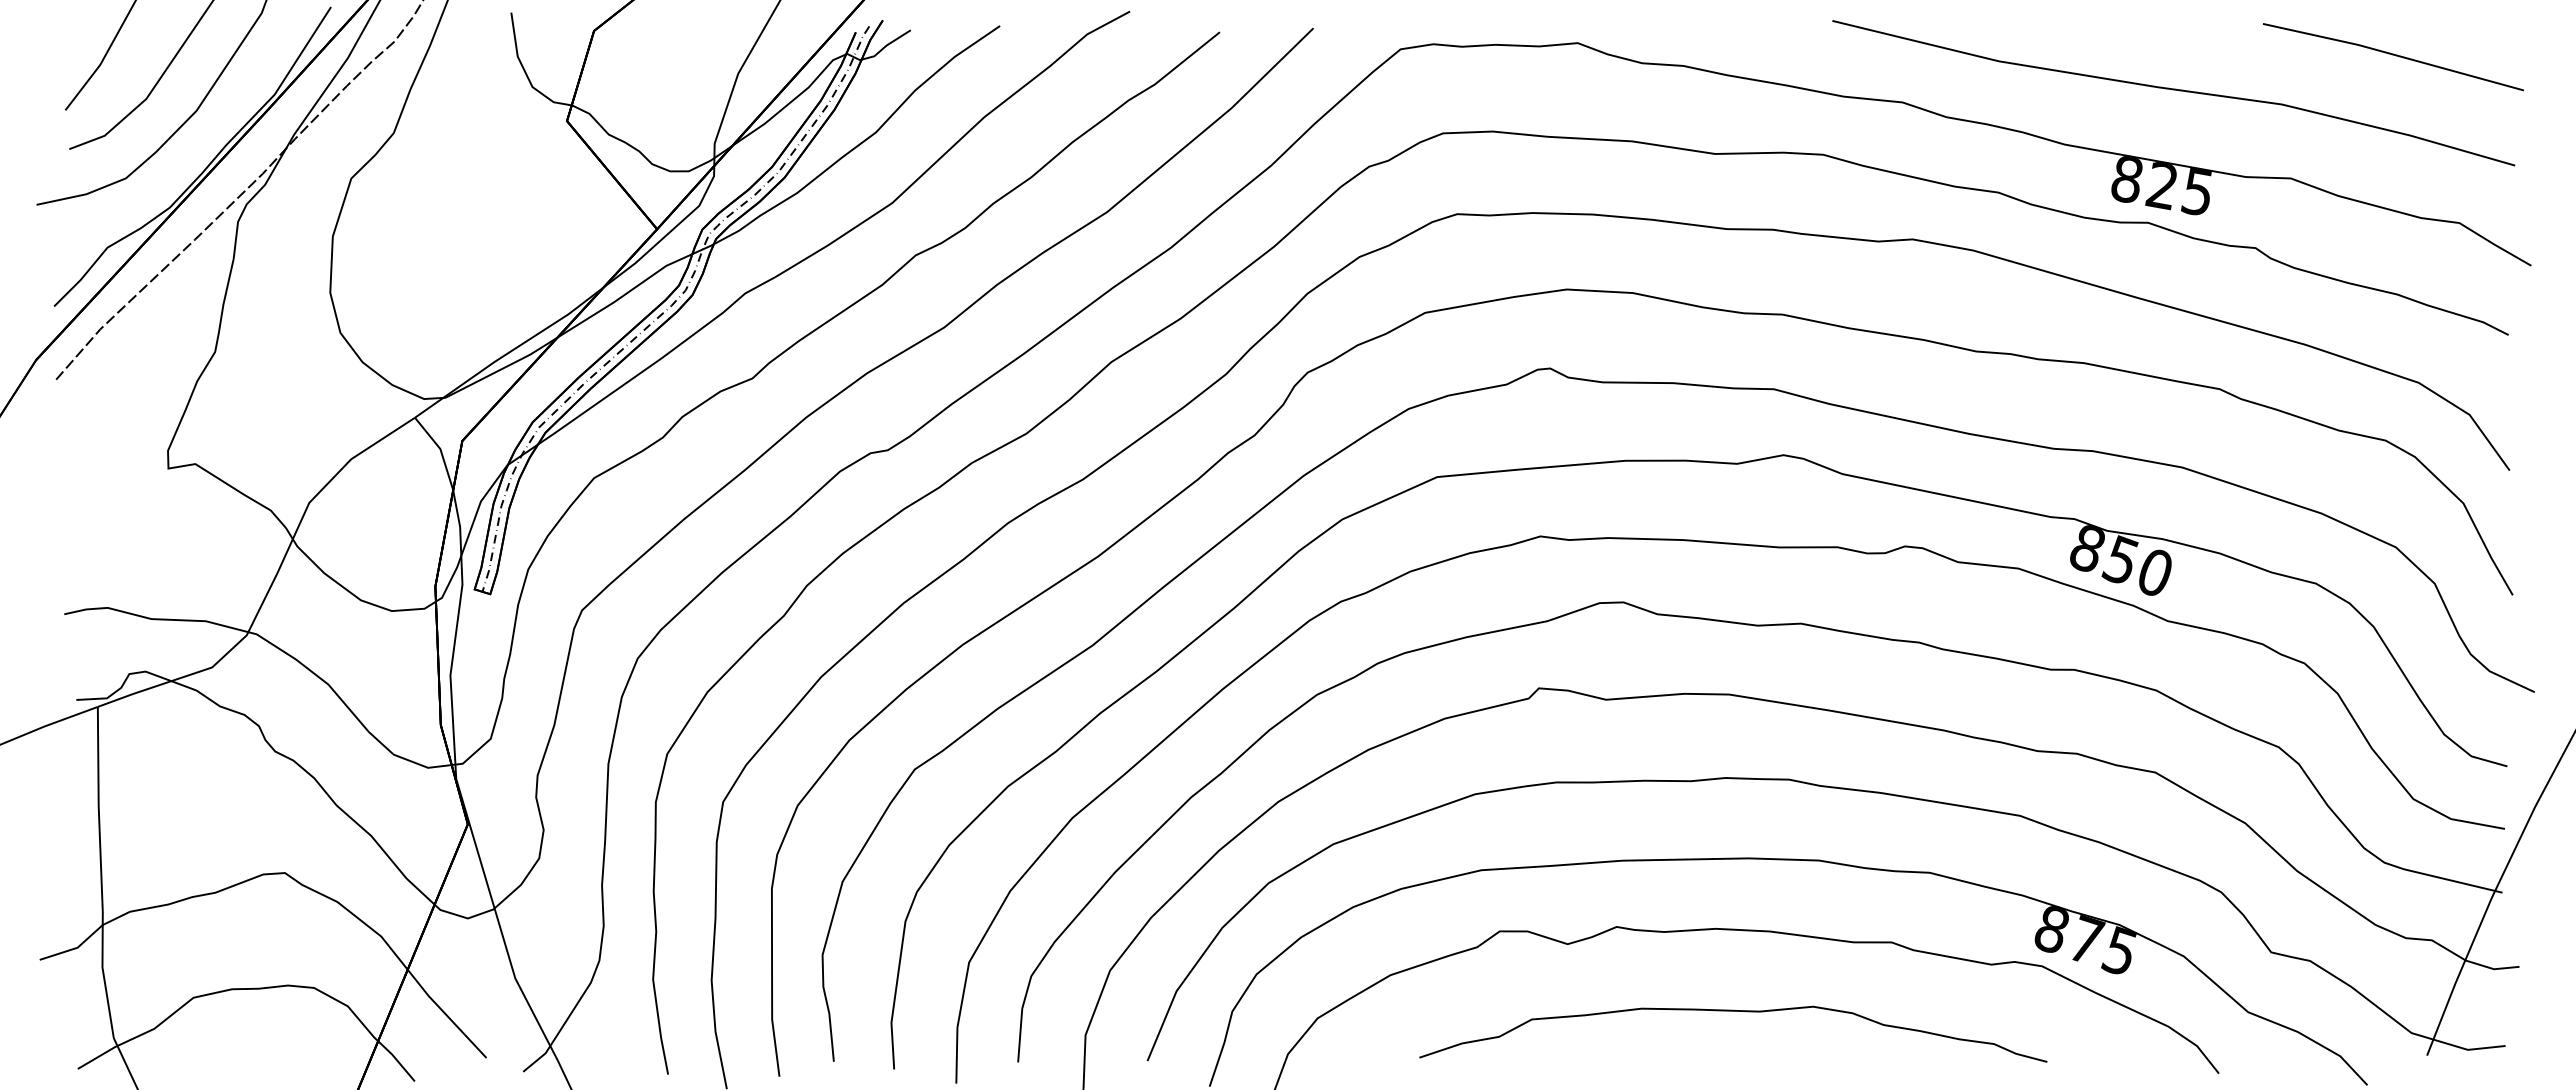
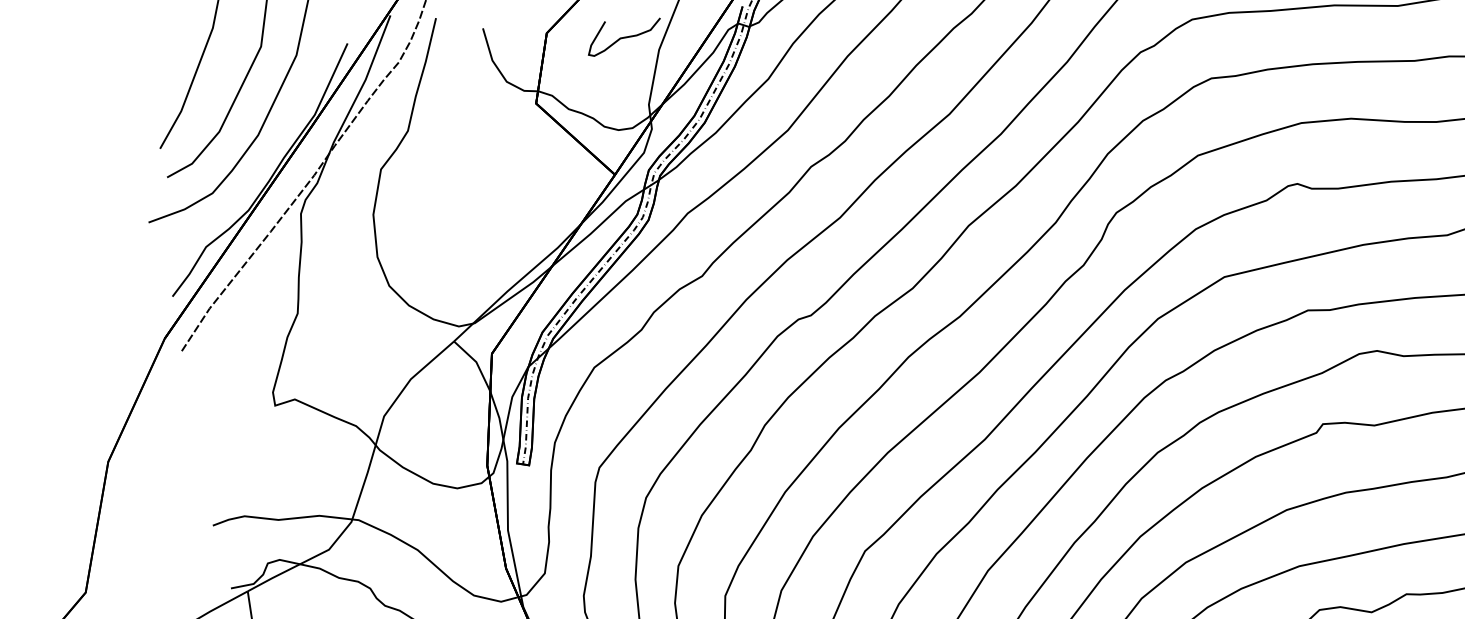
curve: (695, 50) -> (624, 37), added

